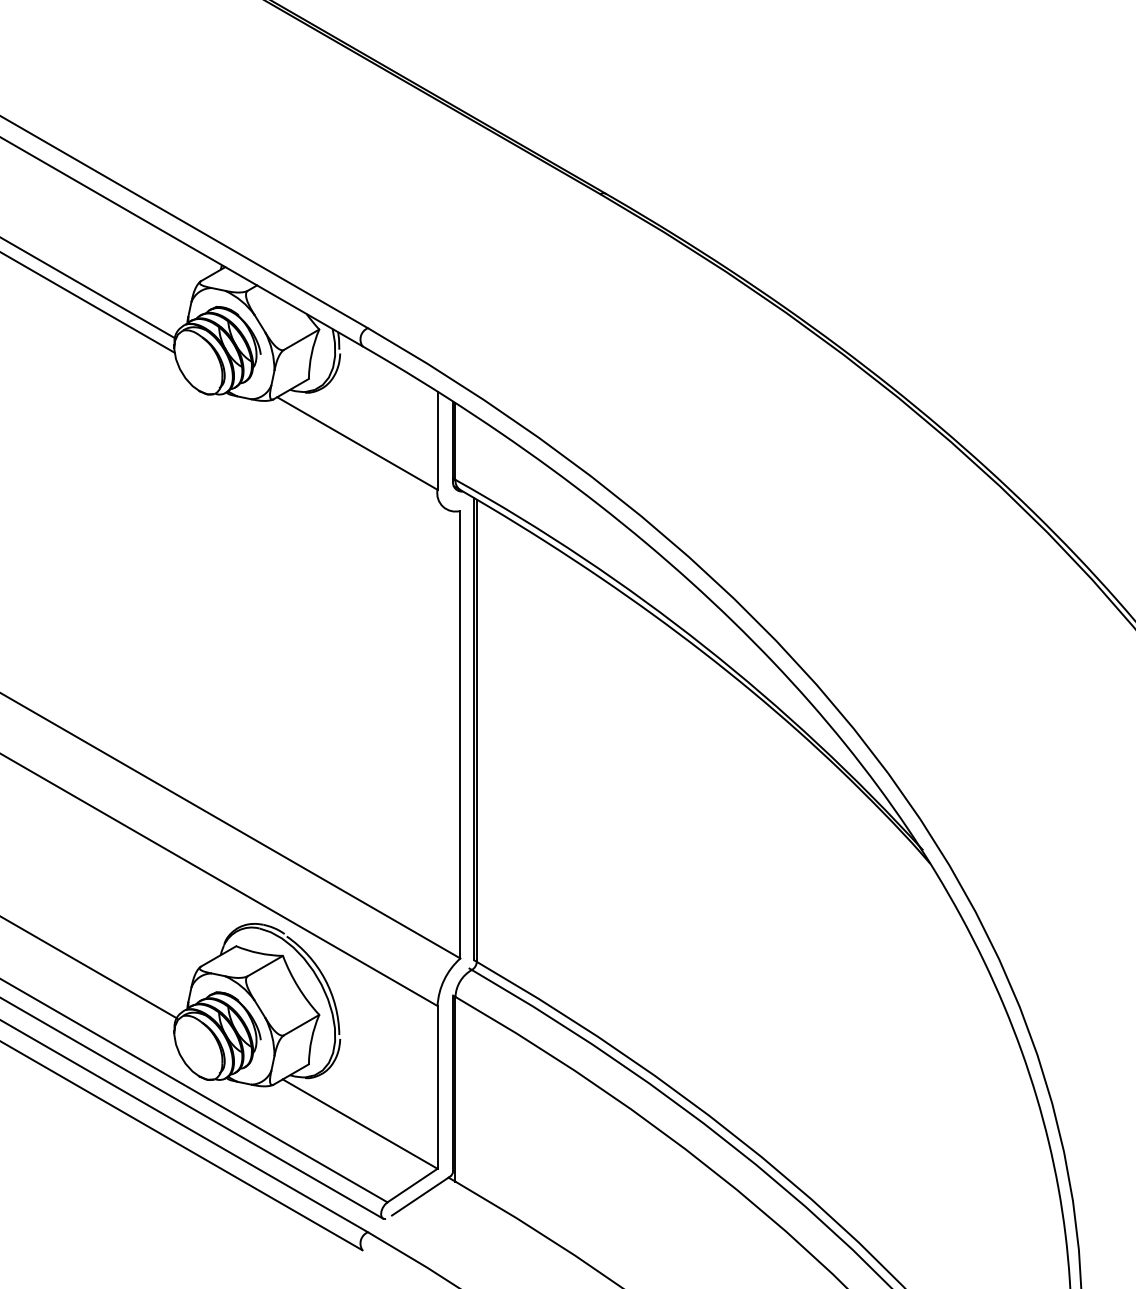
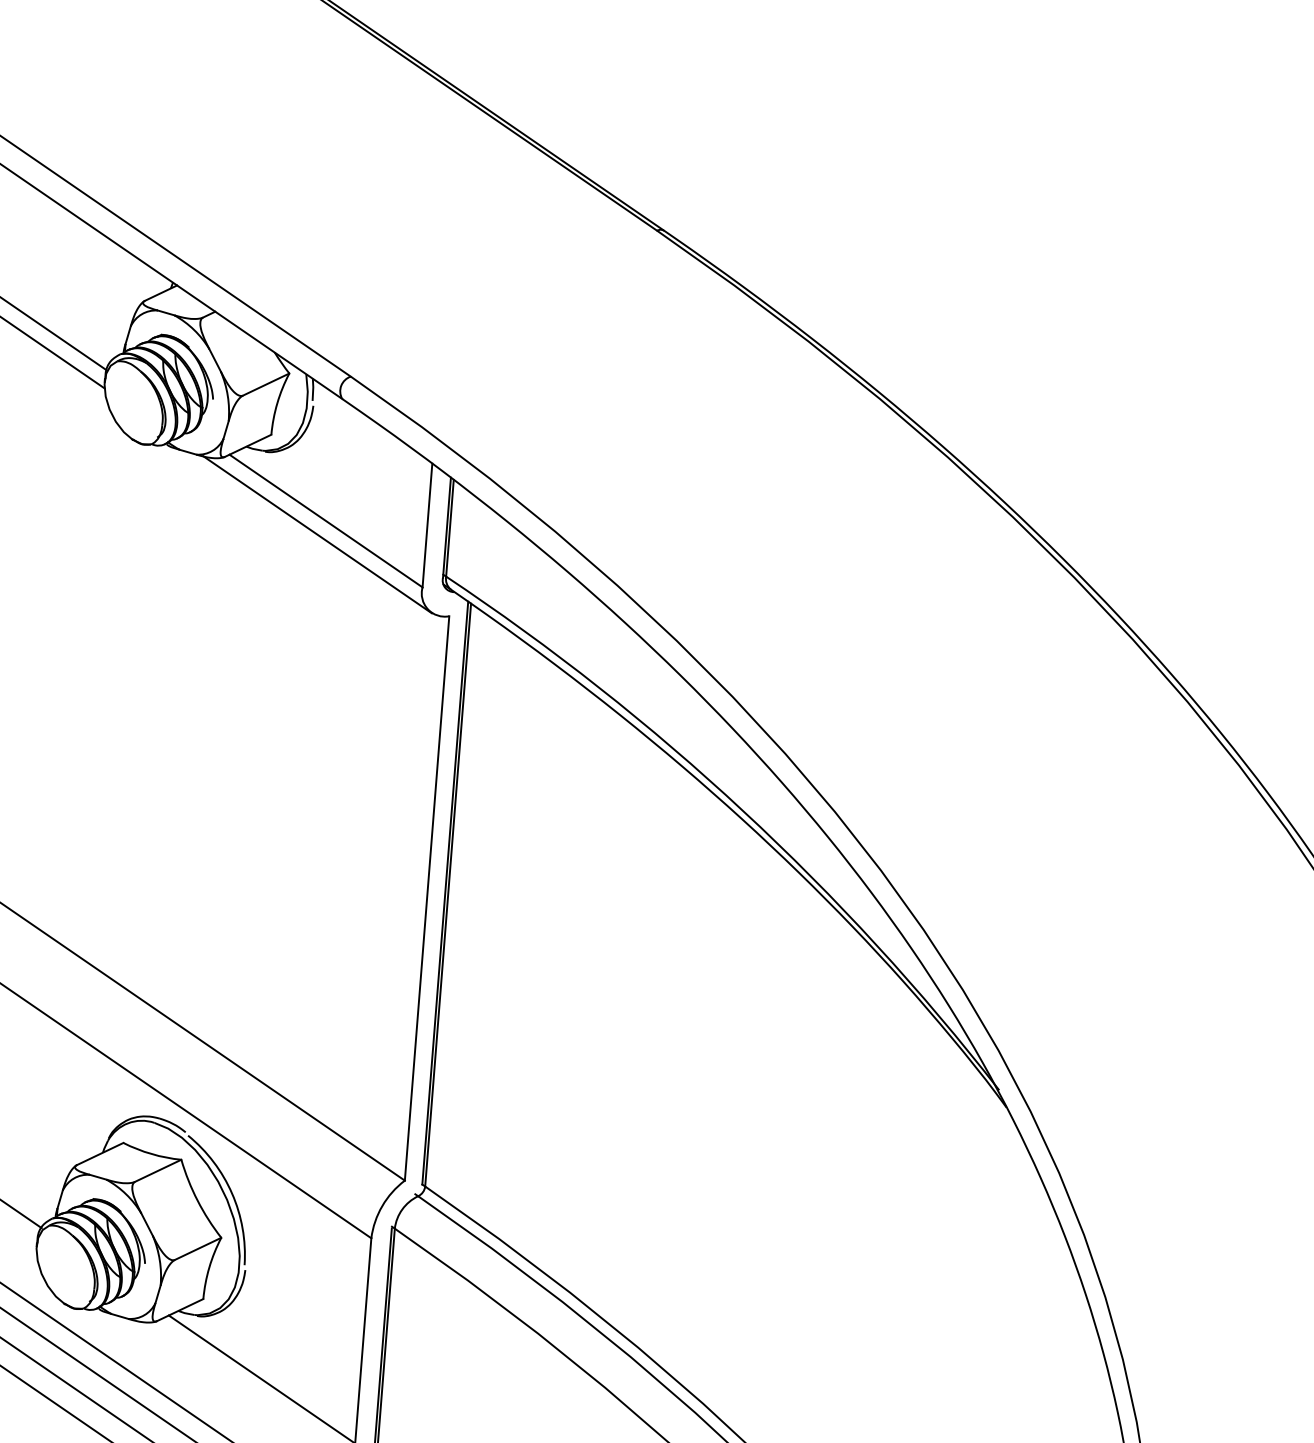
line: (351, 454) -> (317, 534), added

